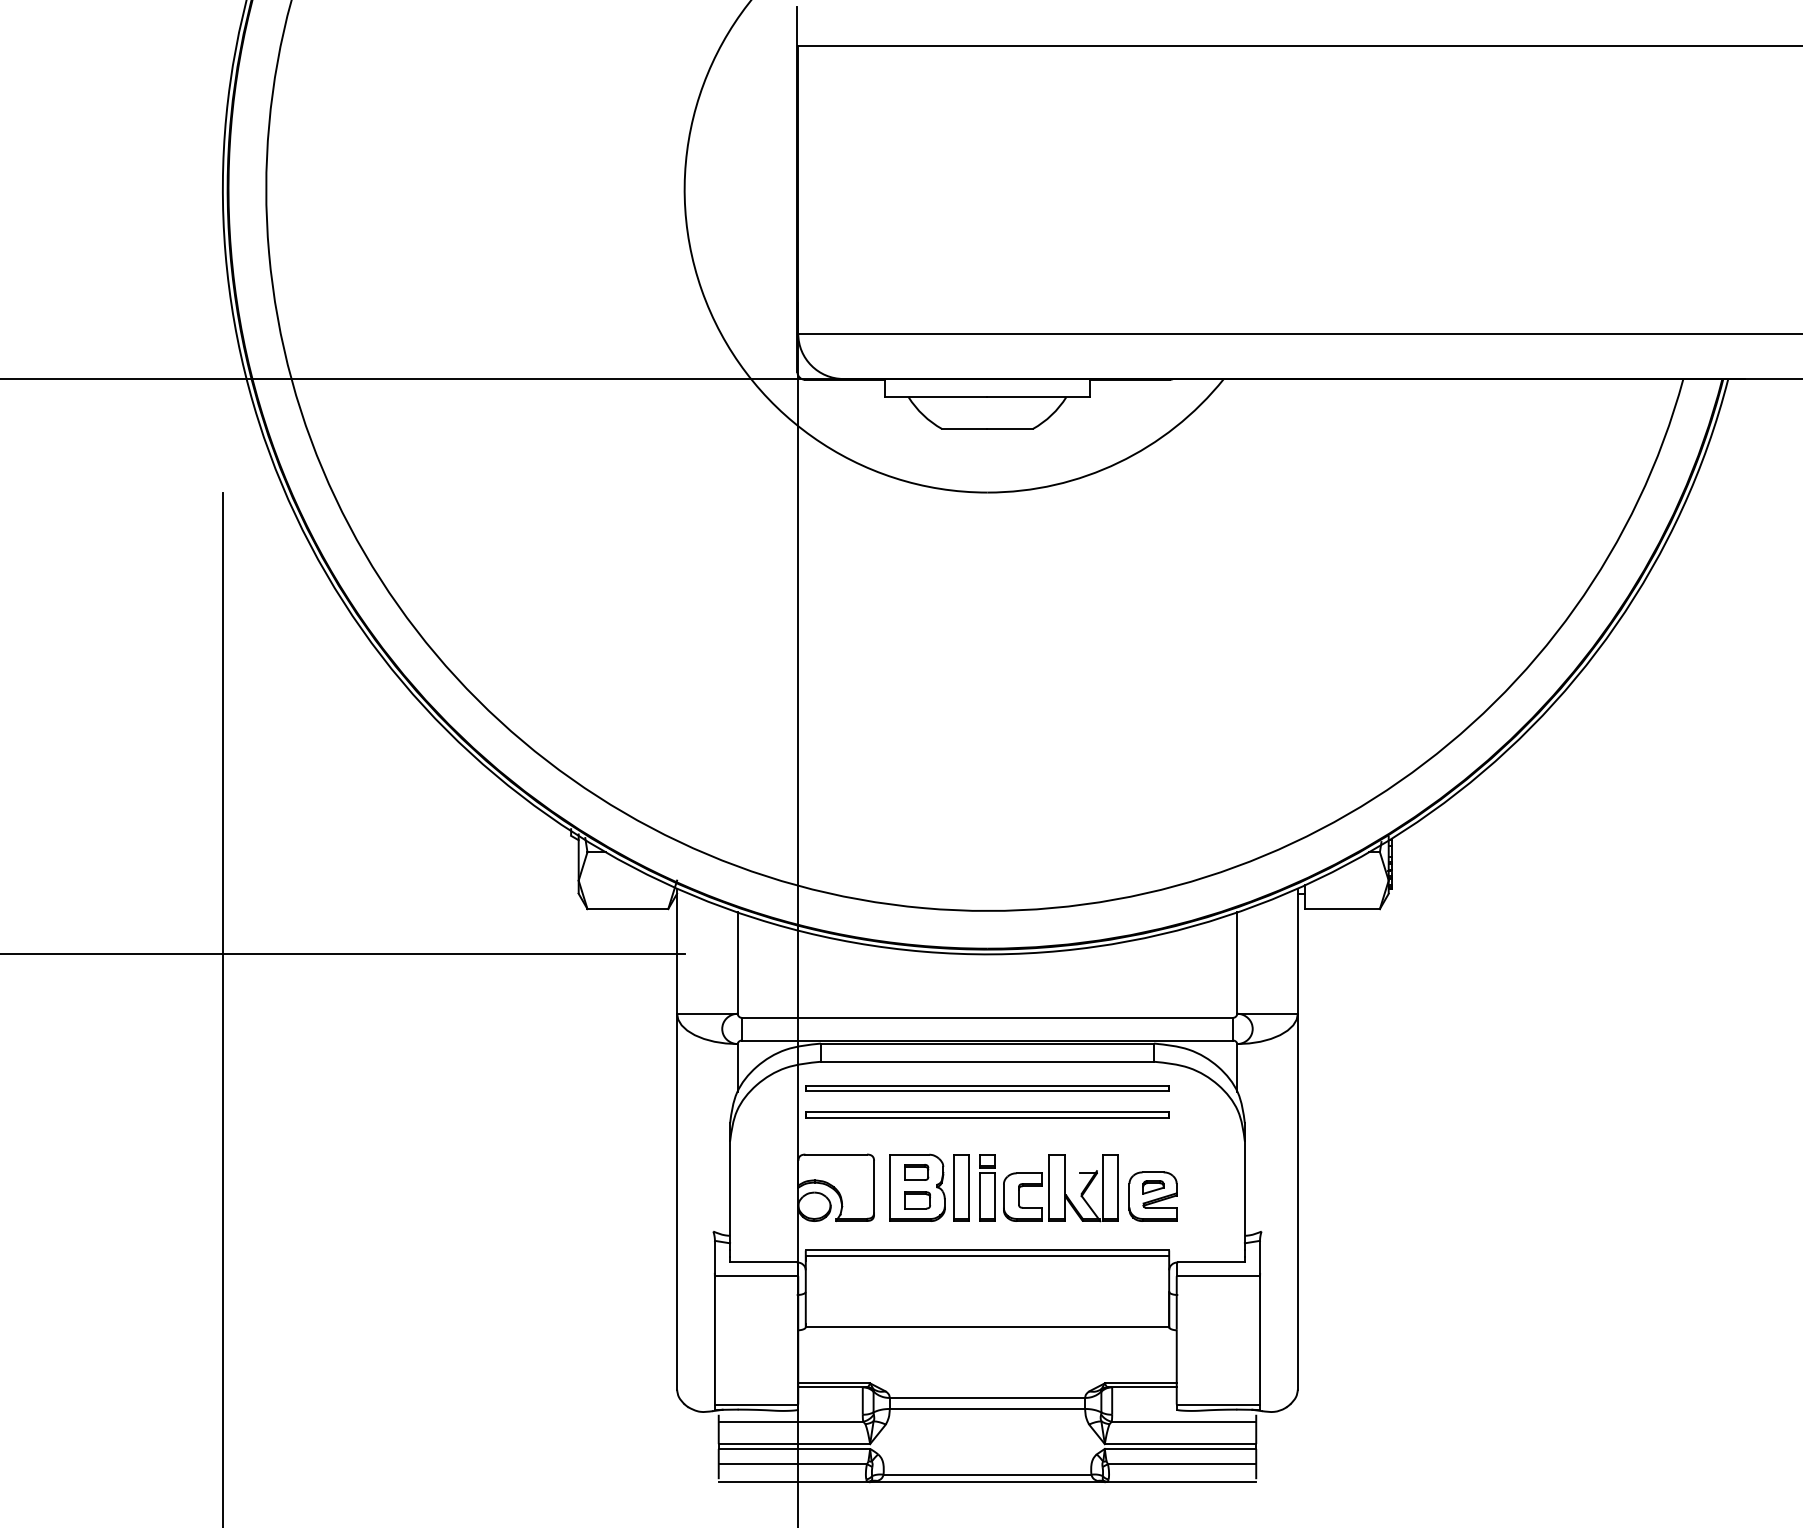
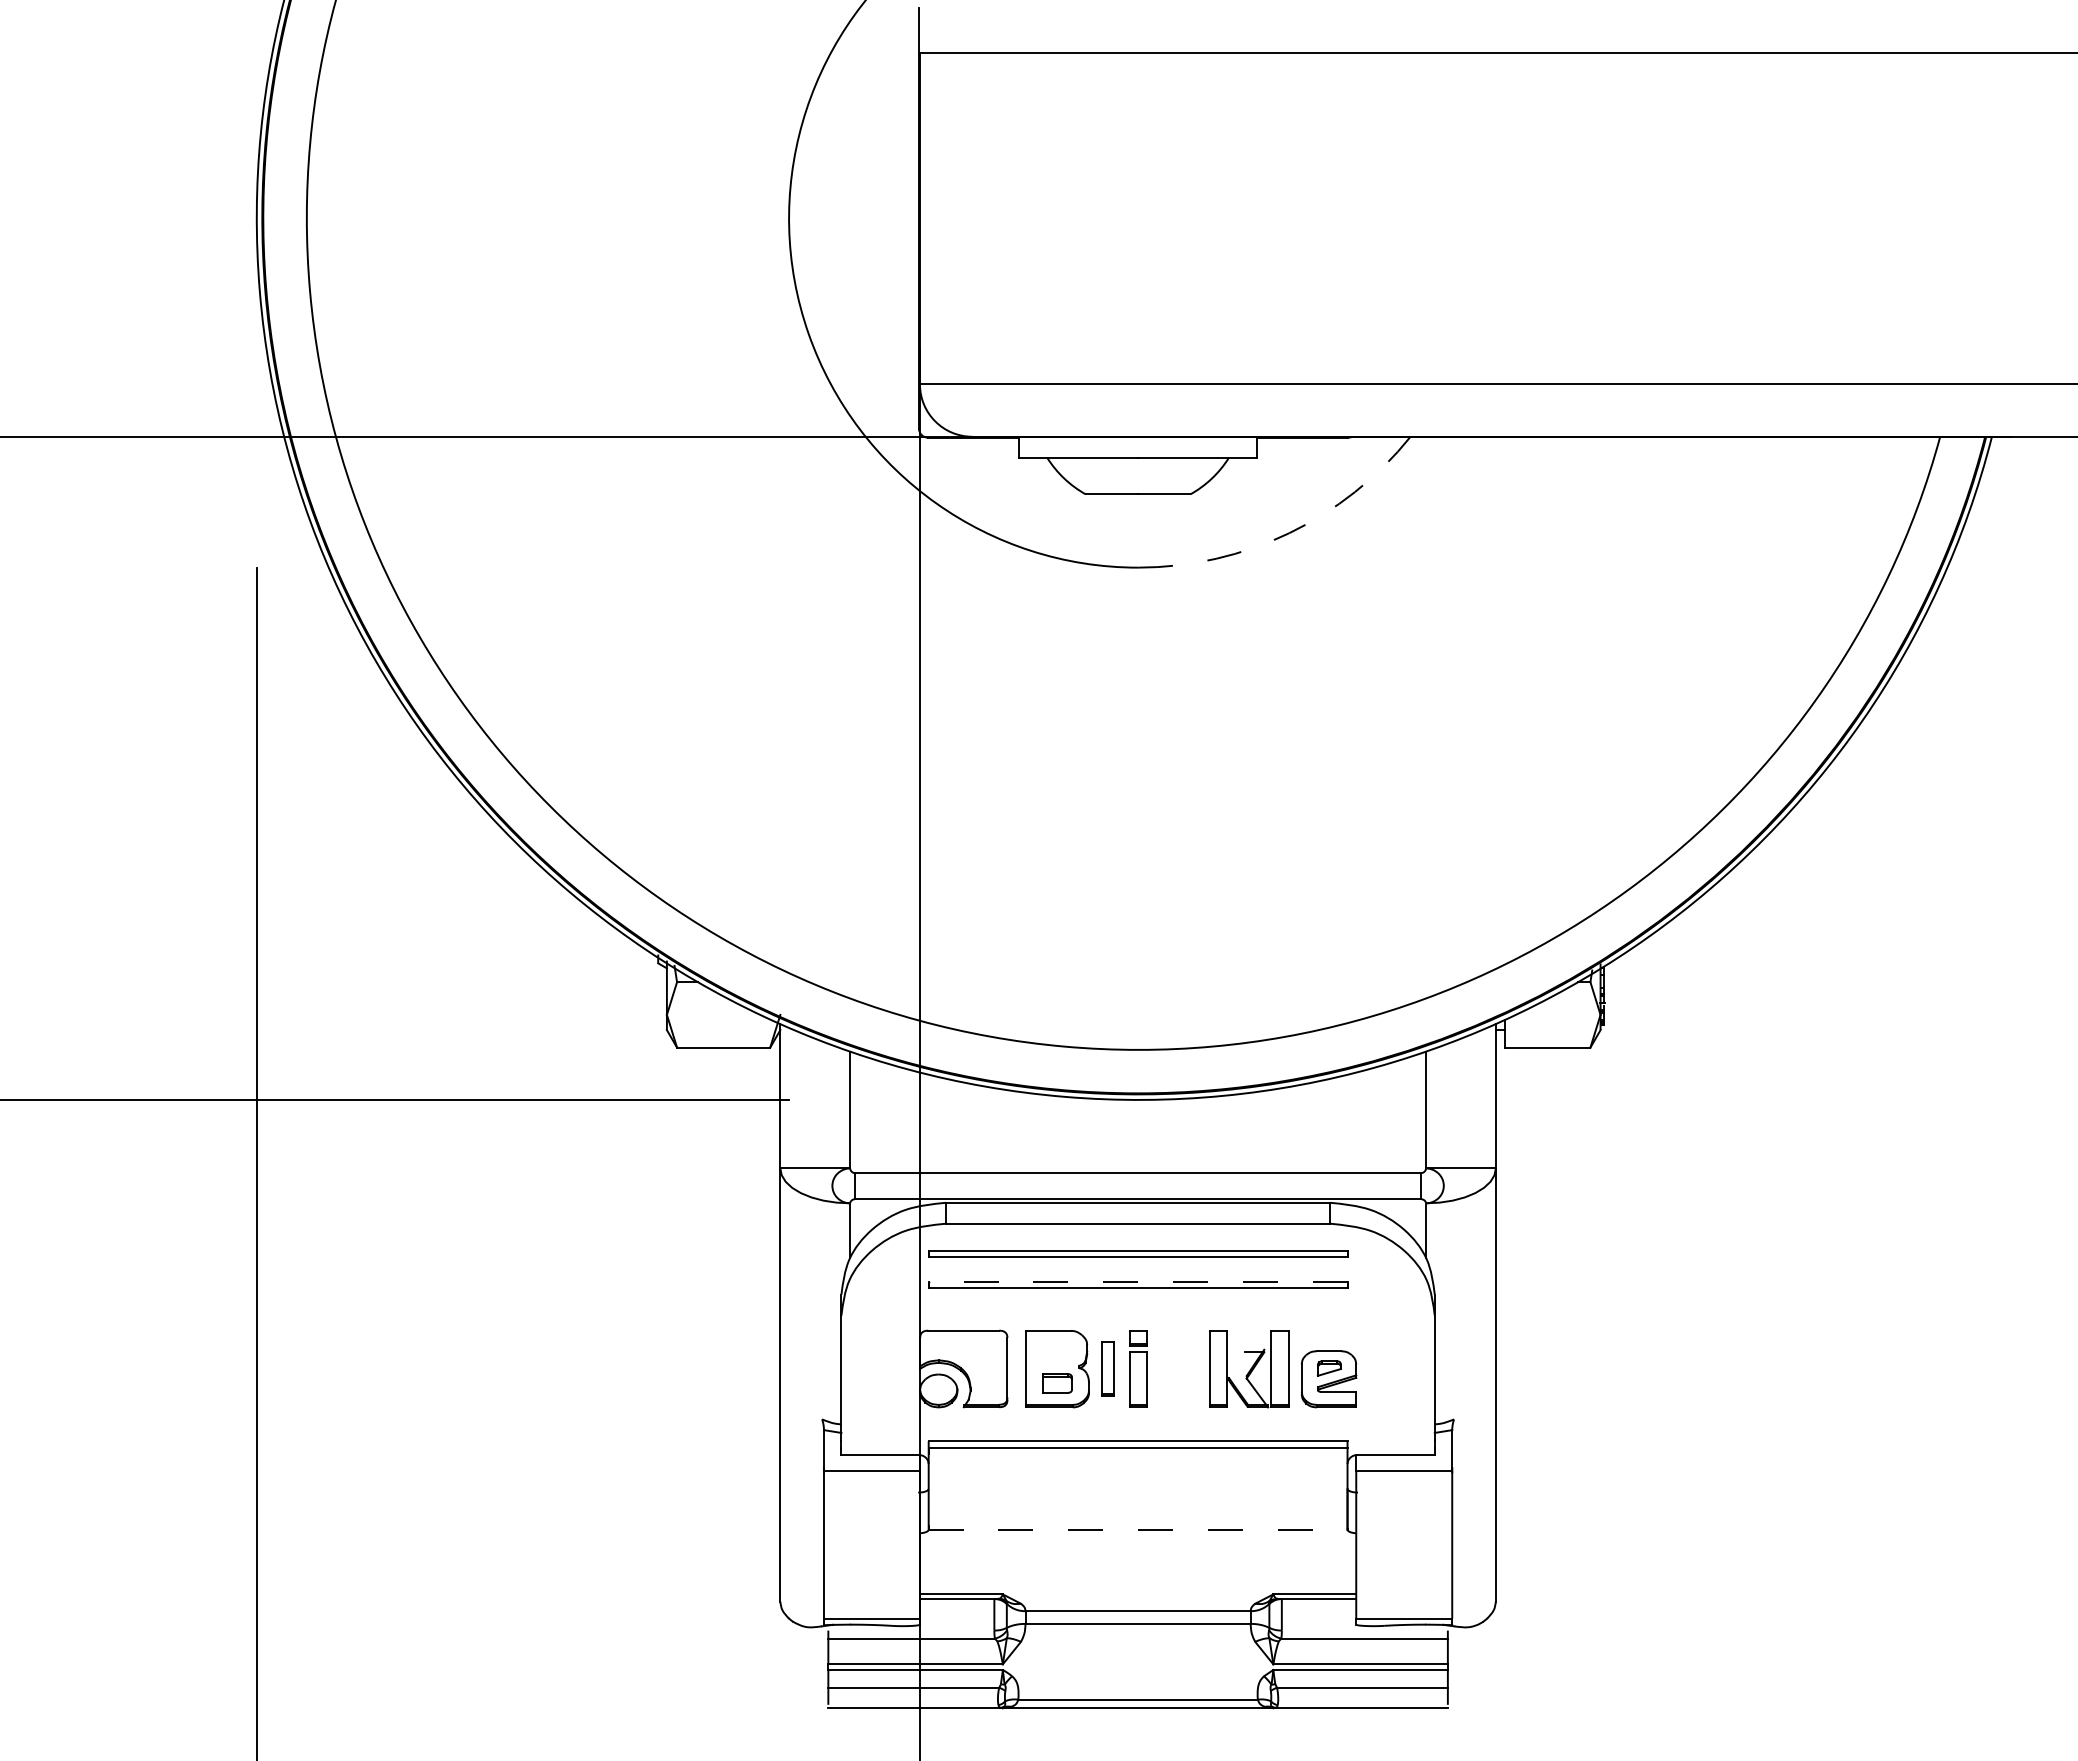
arc: (1118, 462) -> (1289, 533), solid -> dashed
line: (986, 1111) -> (1137, 1281), solid -> dashed
part: (916, 1171) -> (1056, 1350), removed
part: (960, 1187) -> (1107, 1368), size x0.7
part: (1022, 1196) -> (1178, 1379), removed
line: (987, 1327) -> (1138, 1529), solid -> dashed

